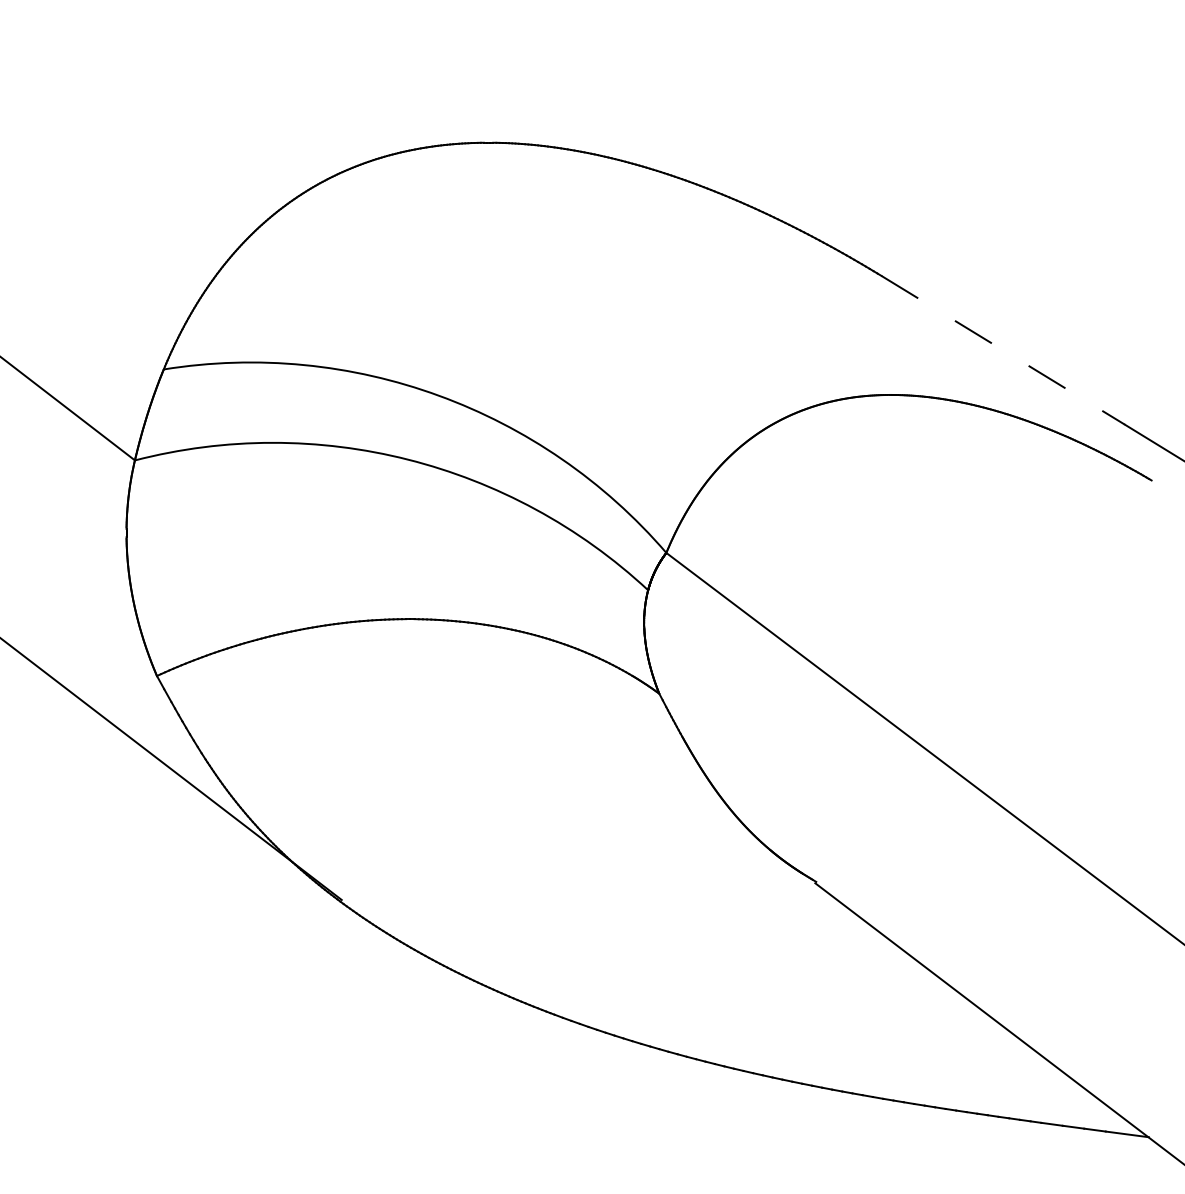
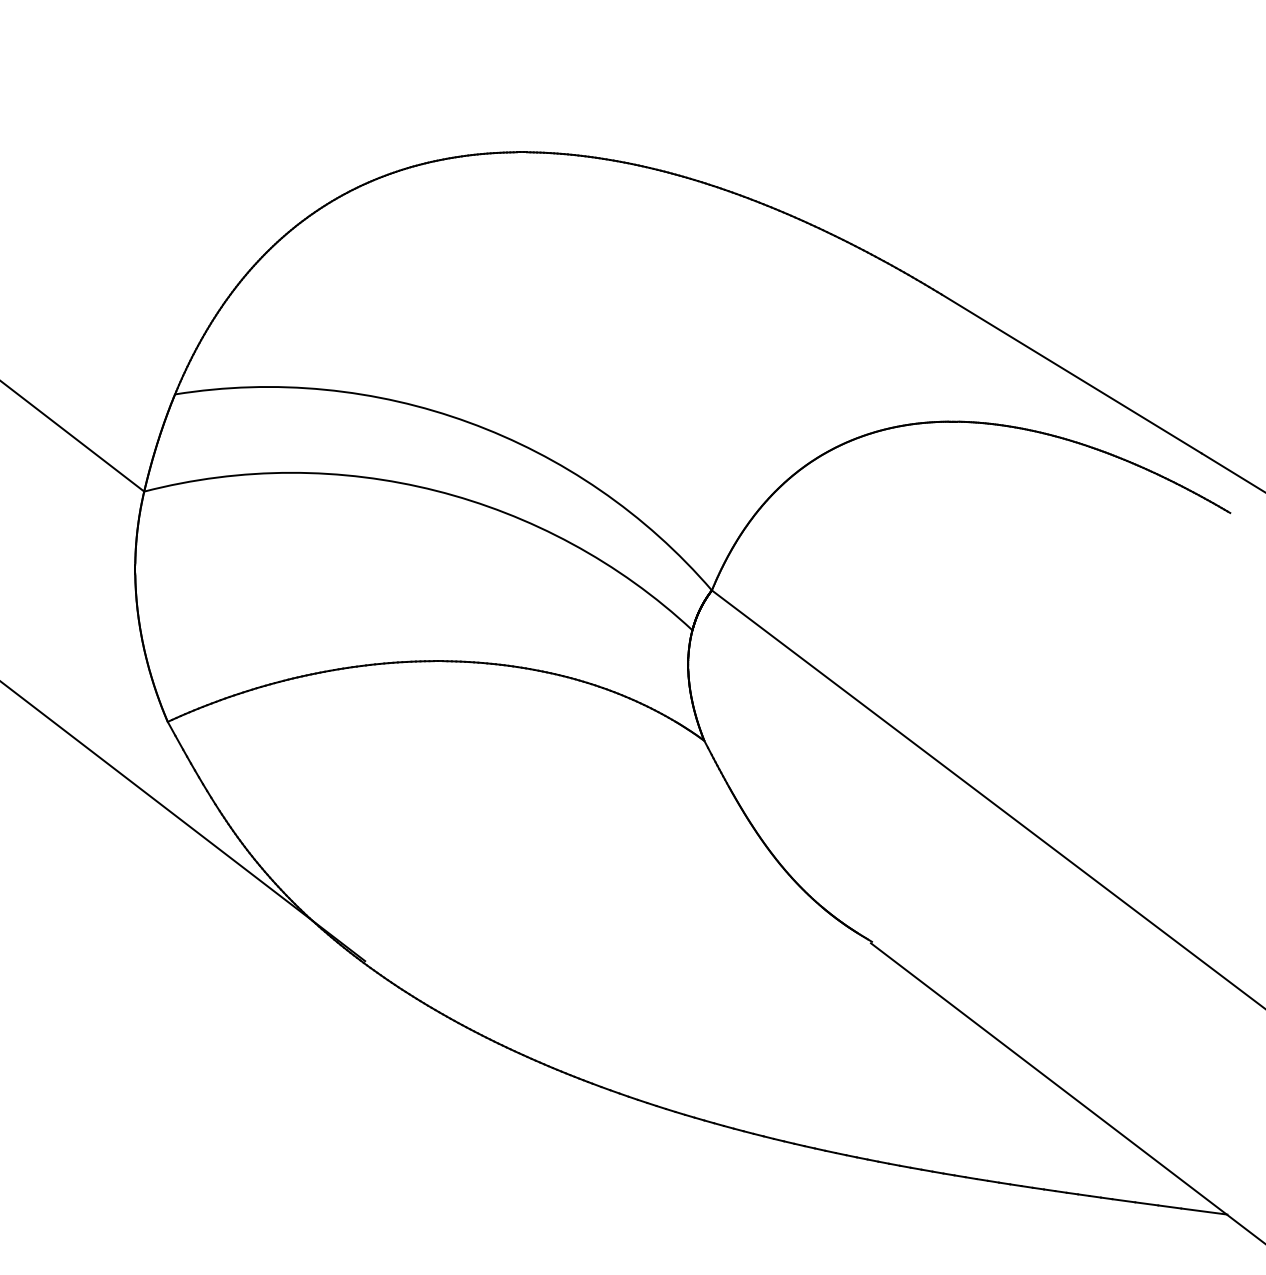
line: (1003, 350) -> (1072, 374), dashed -> solid

